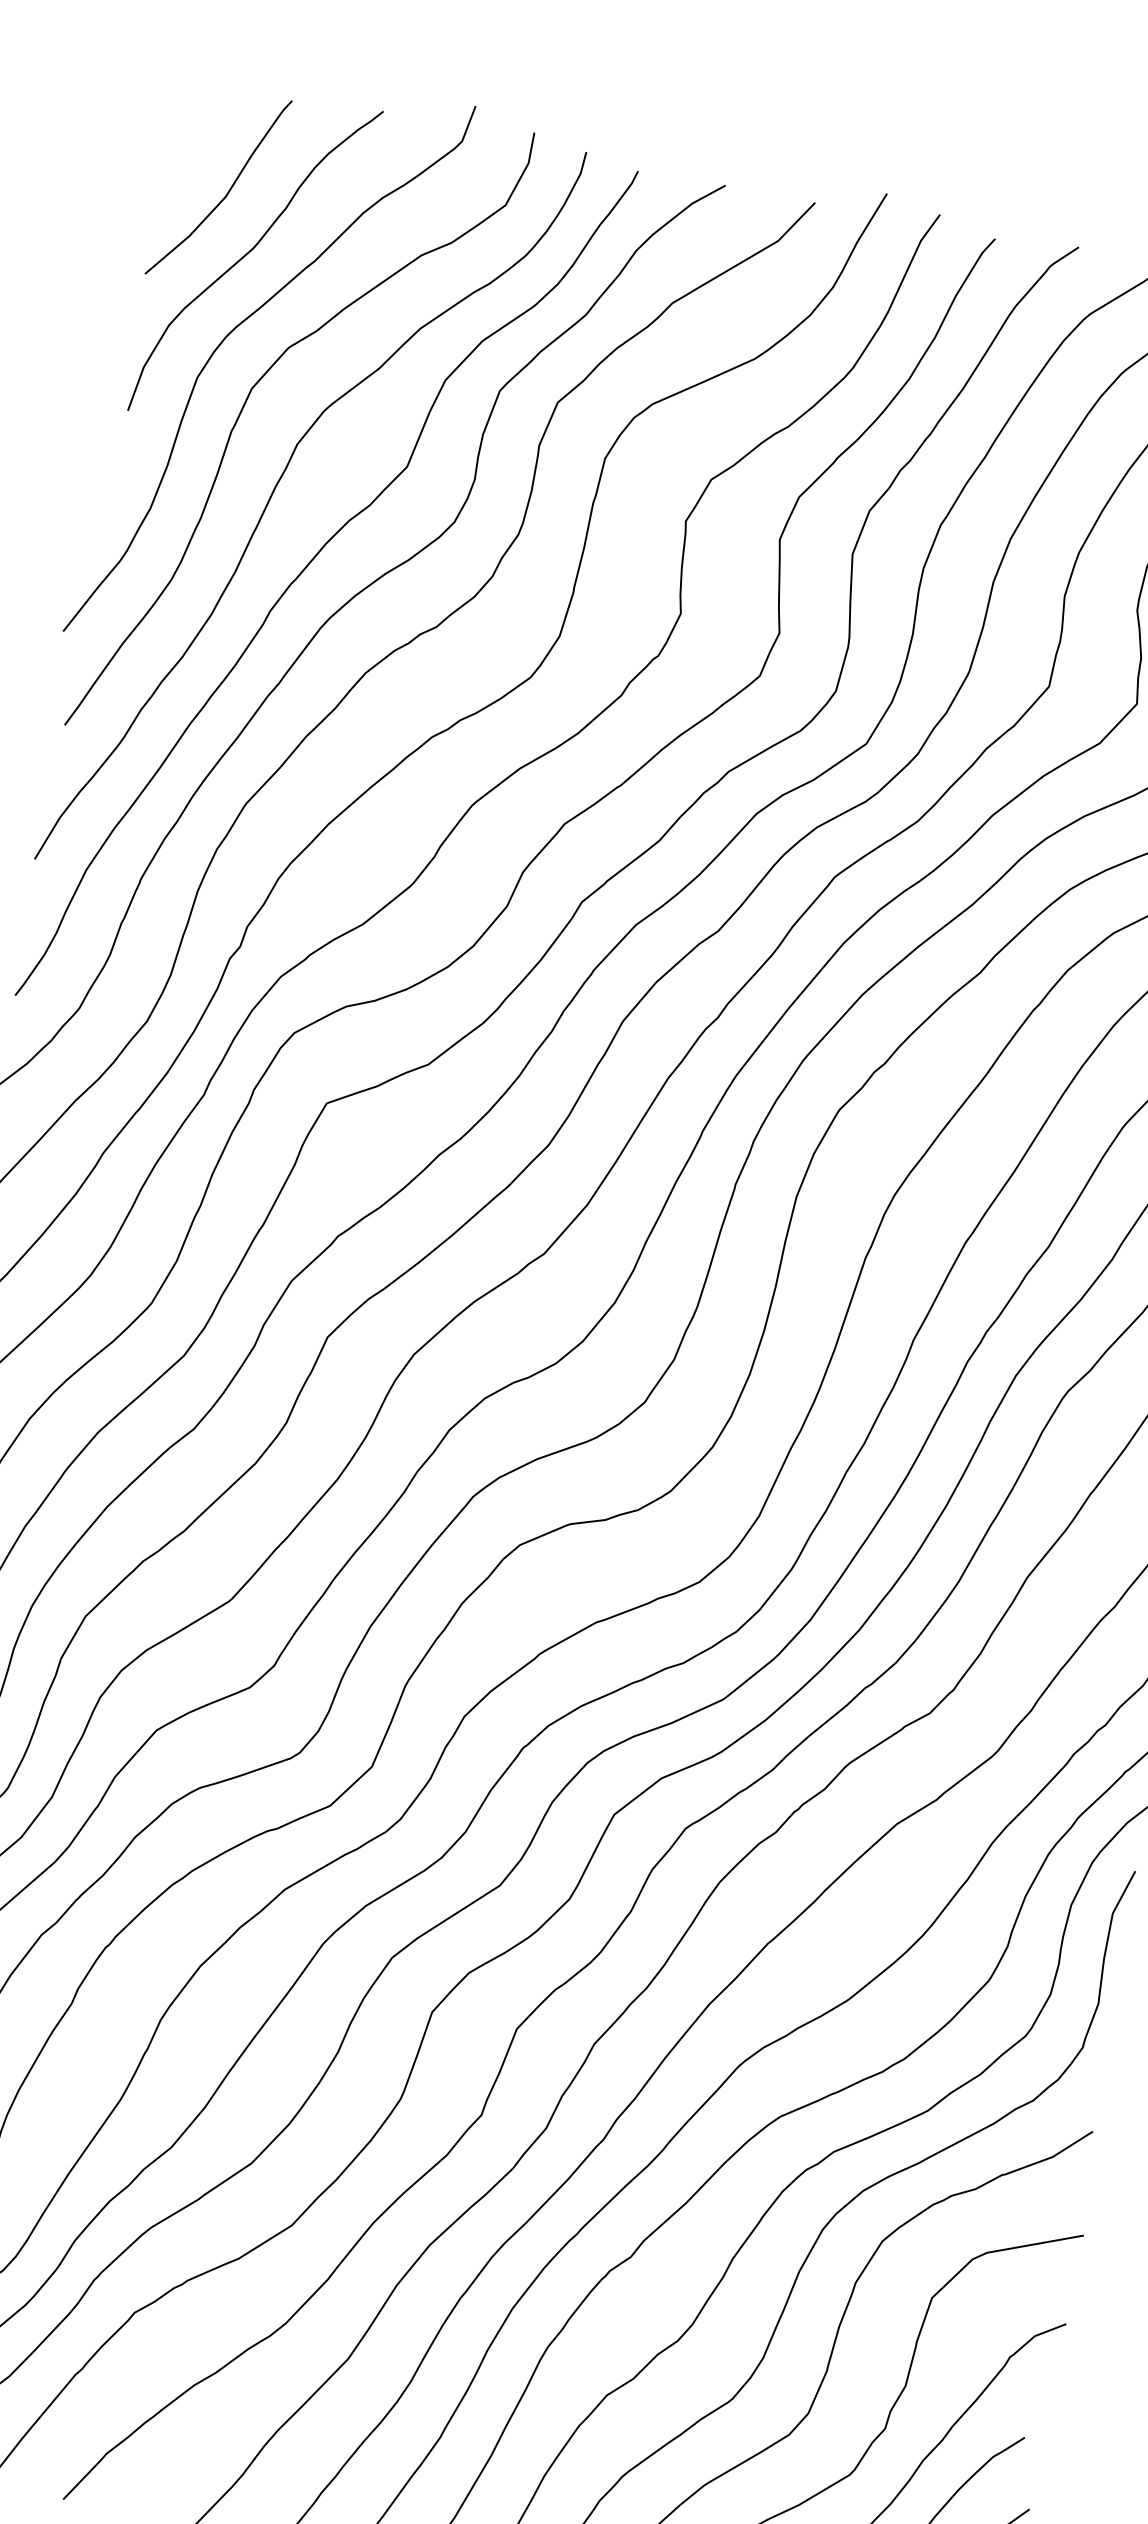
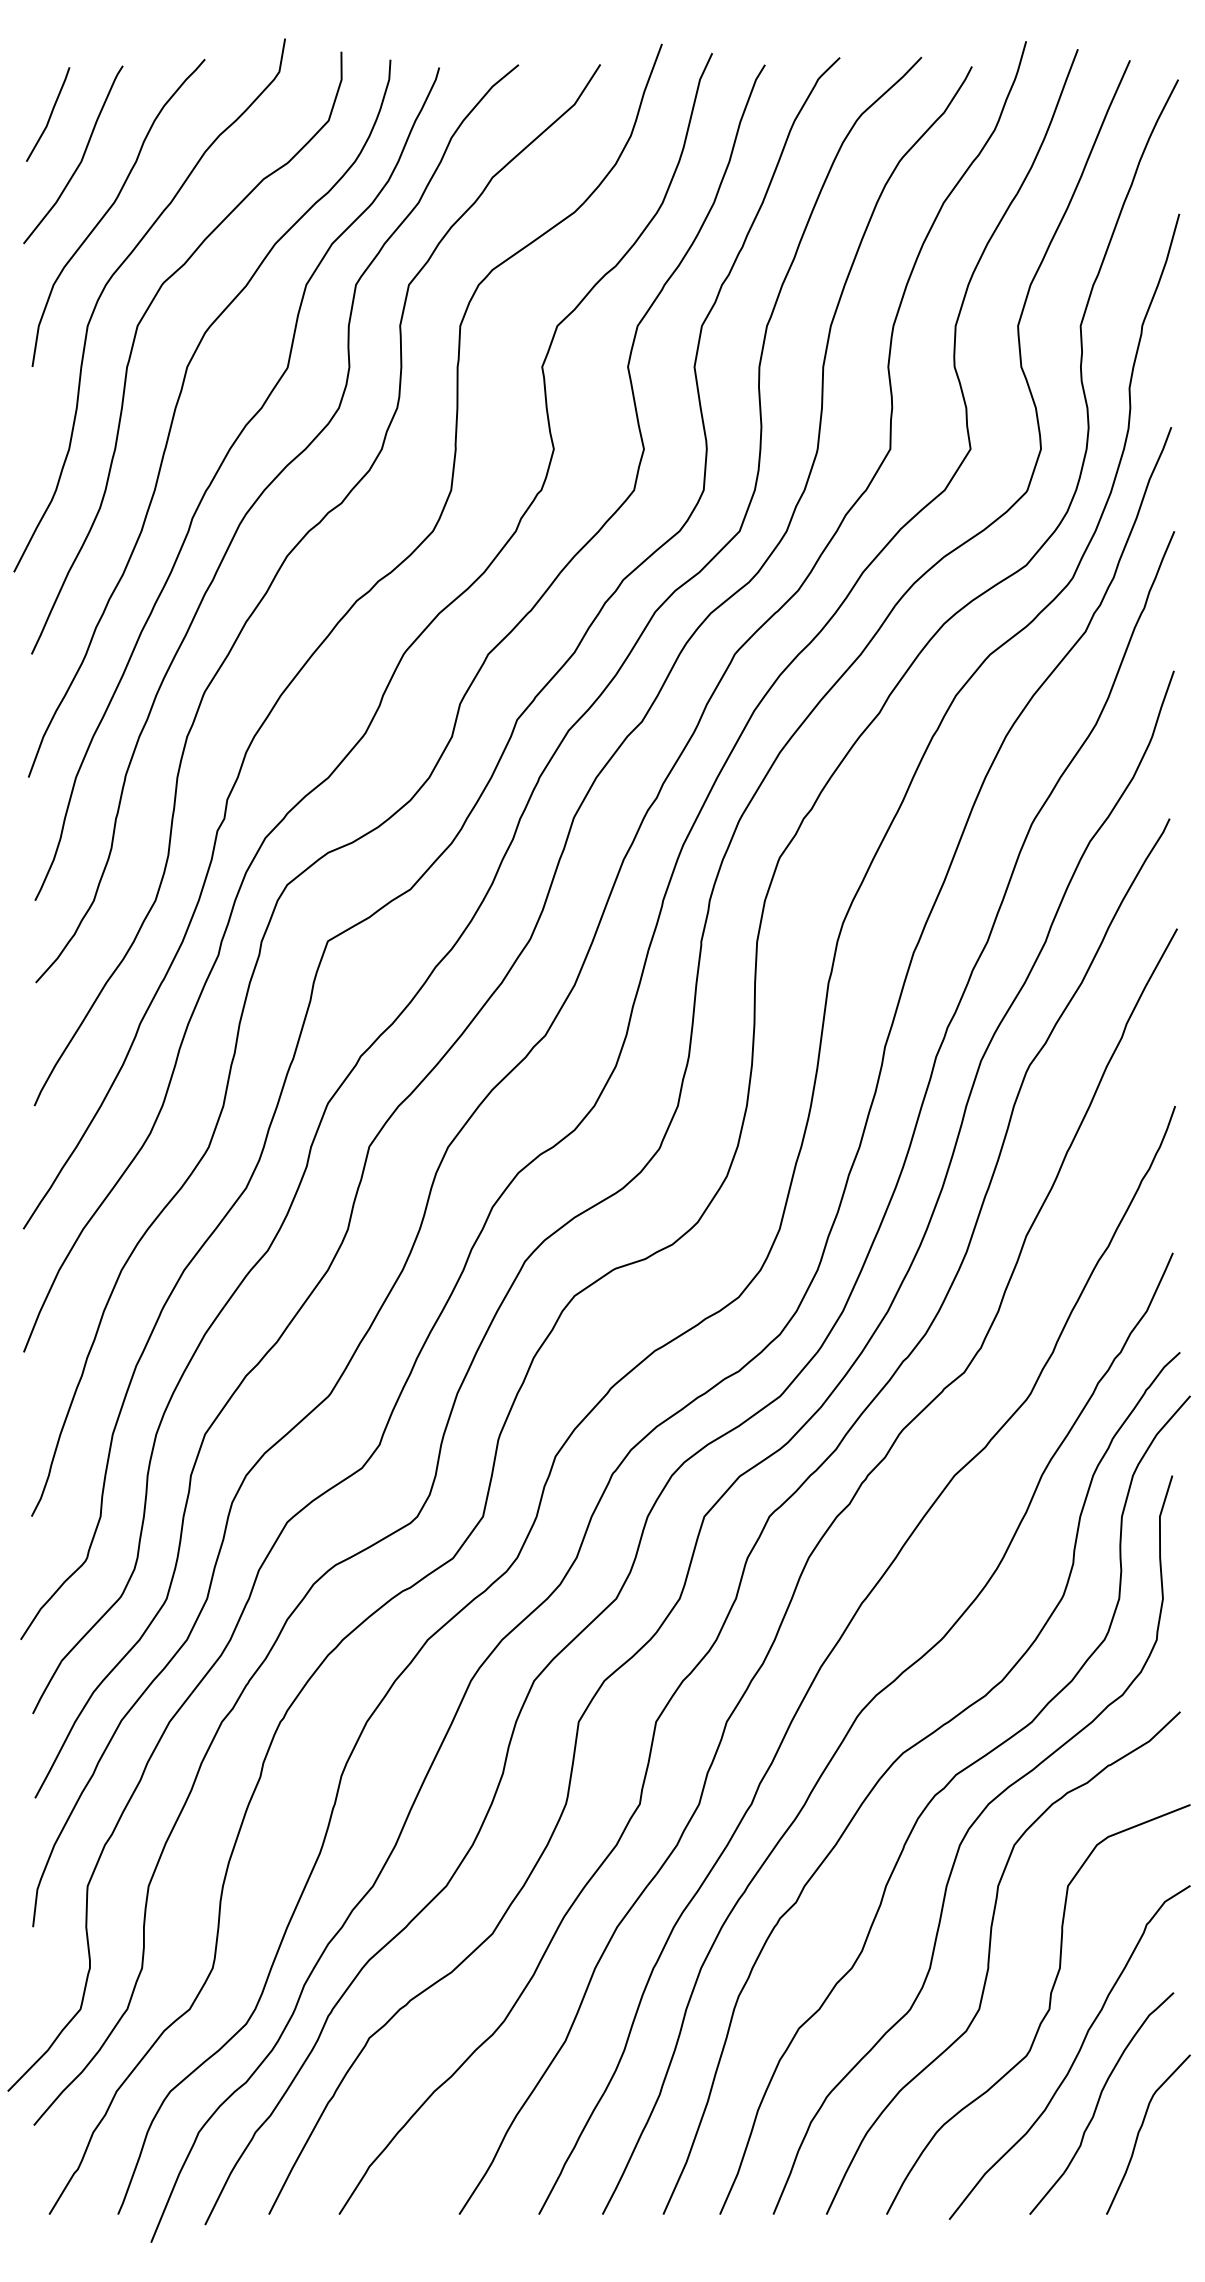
line: (201, 139) -> (49, 115), added

